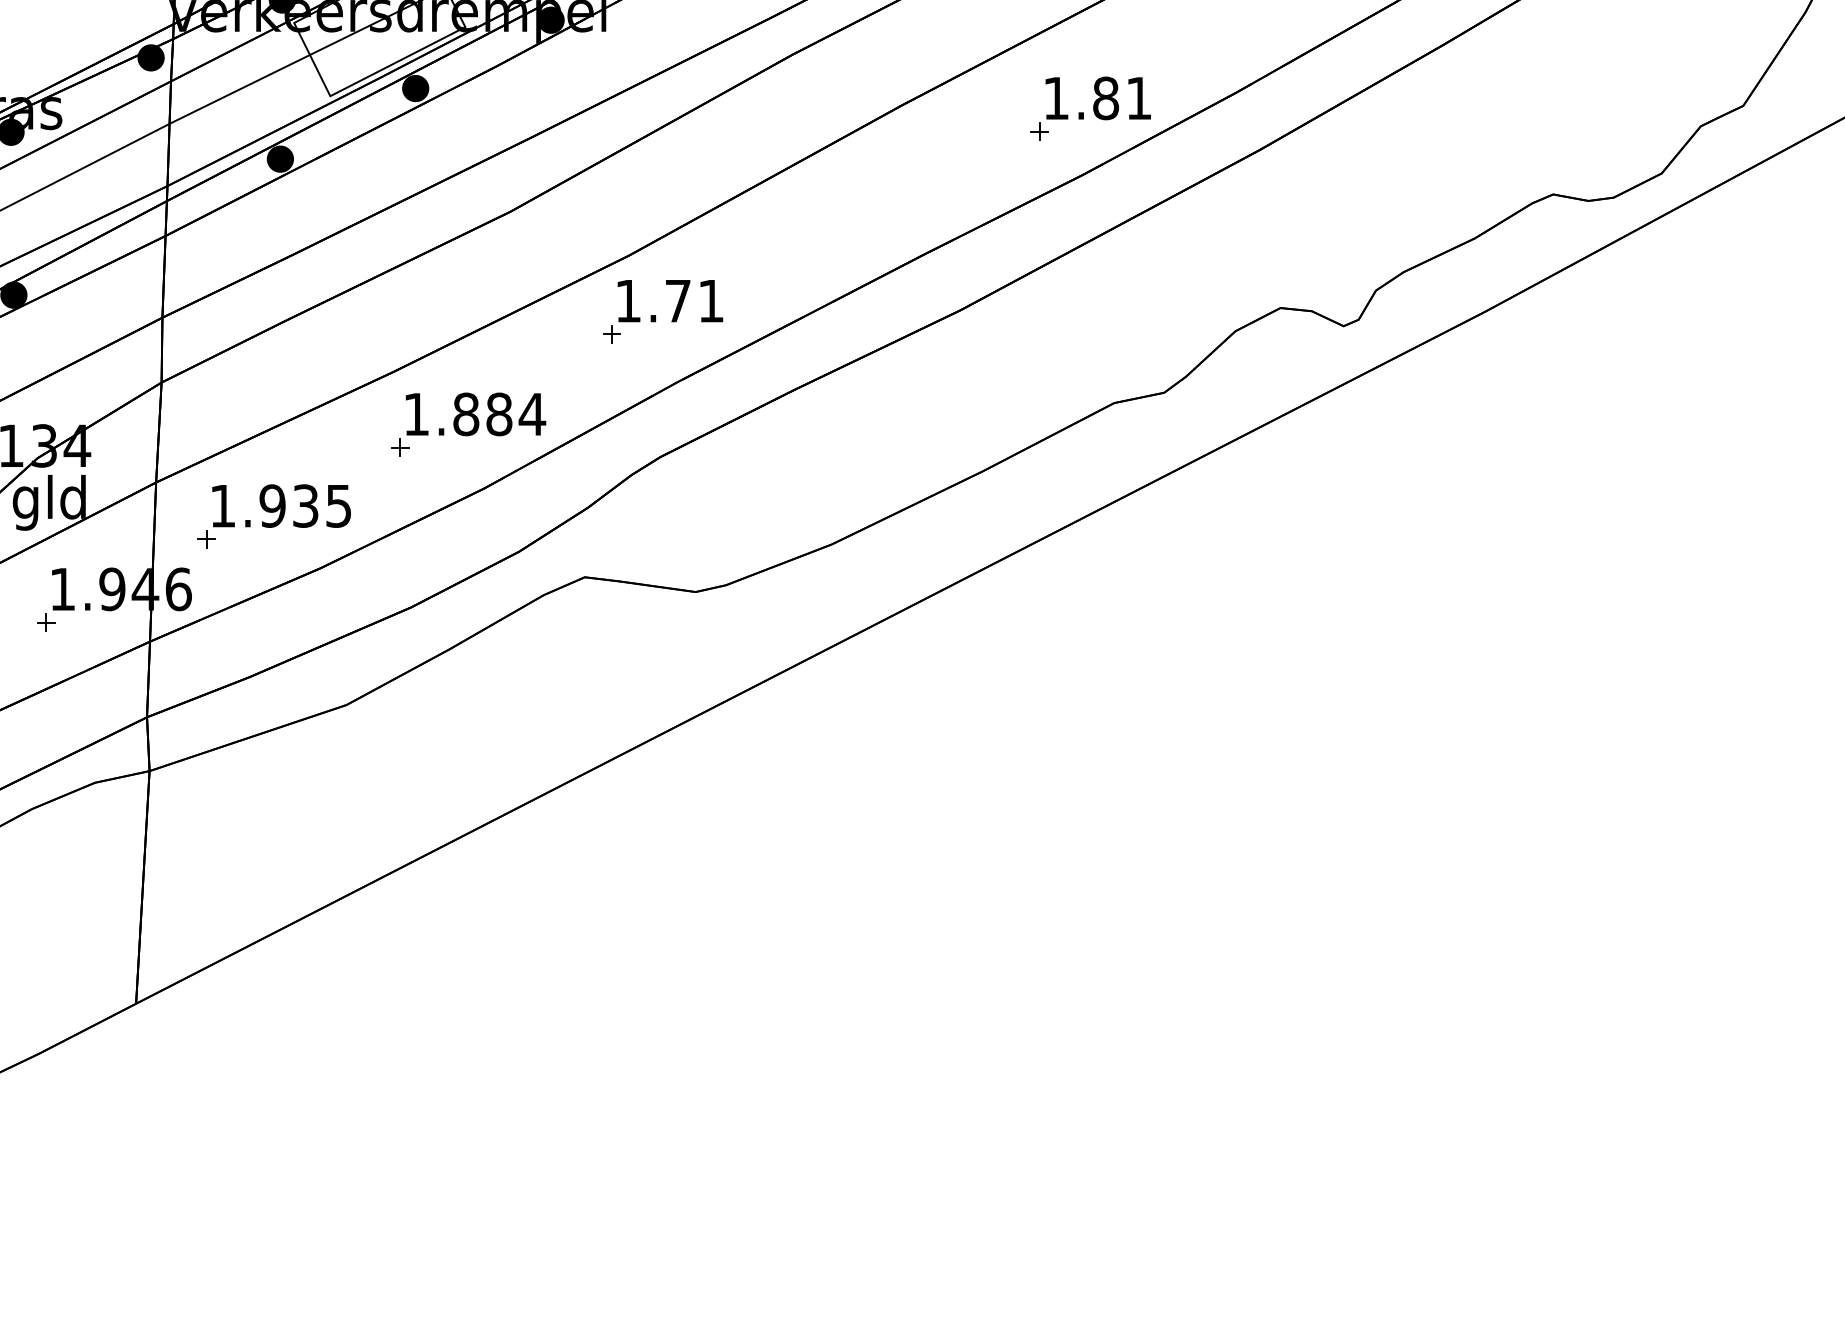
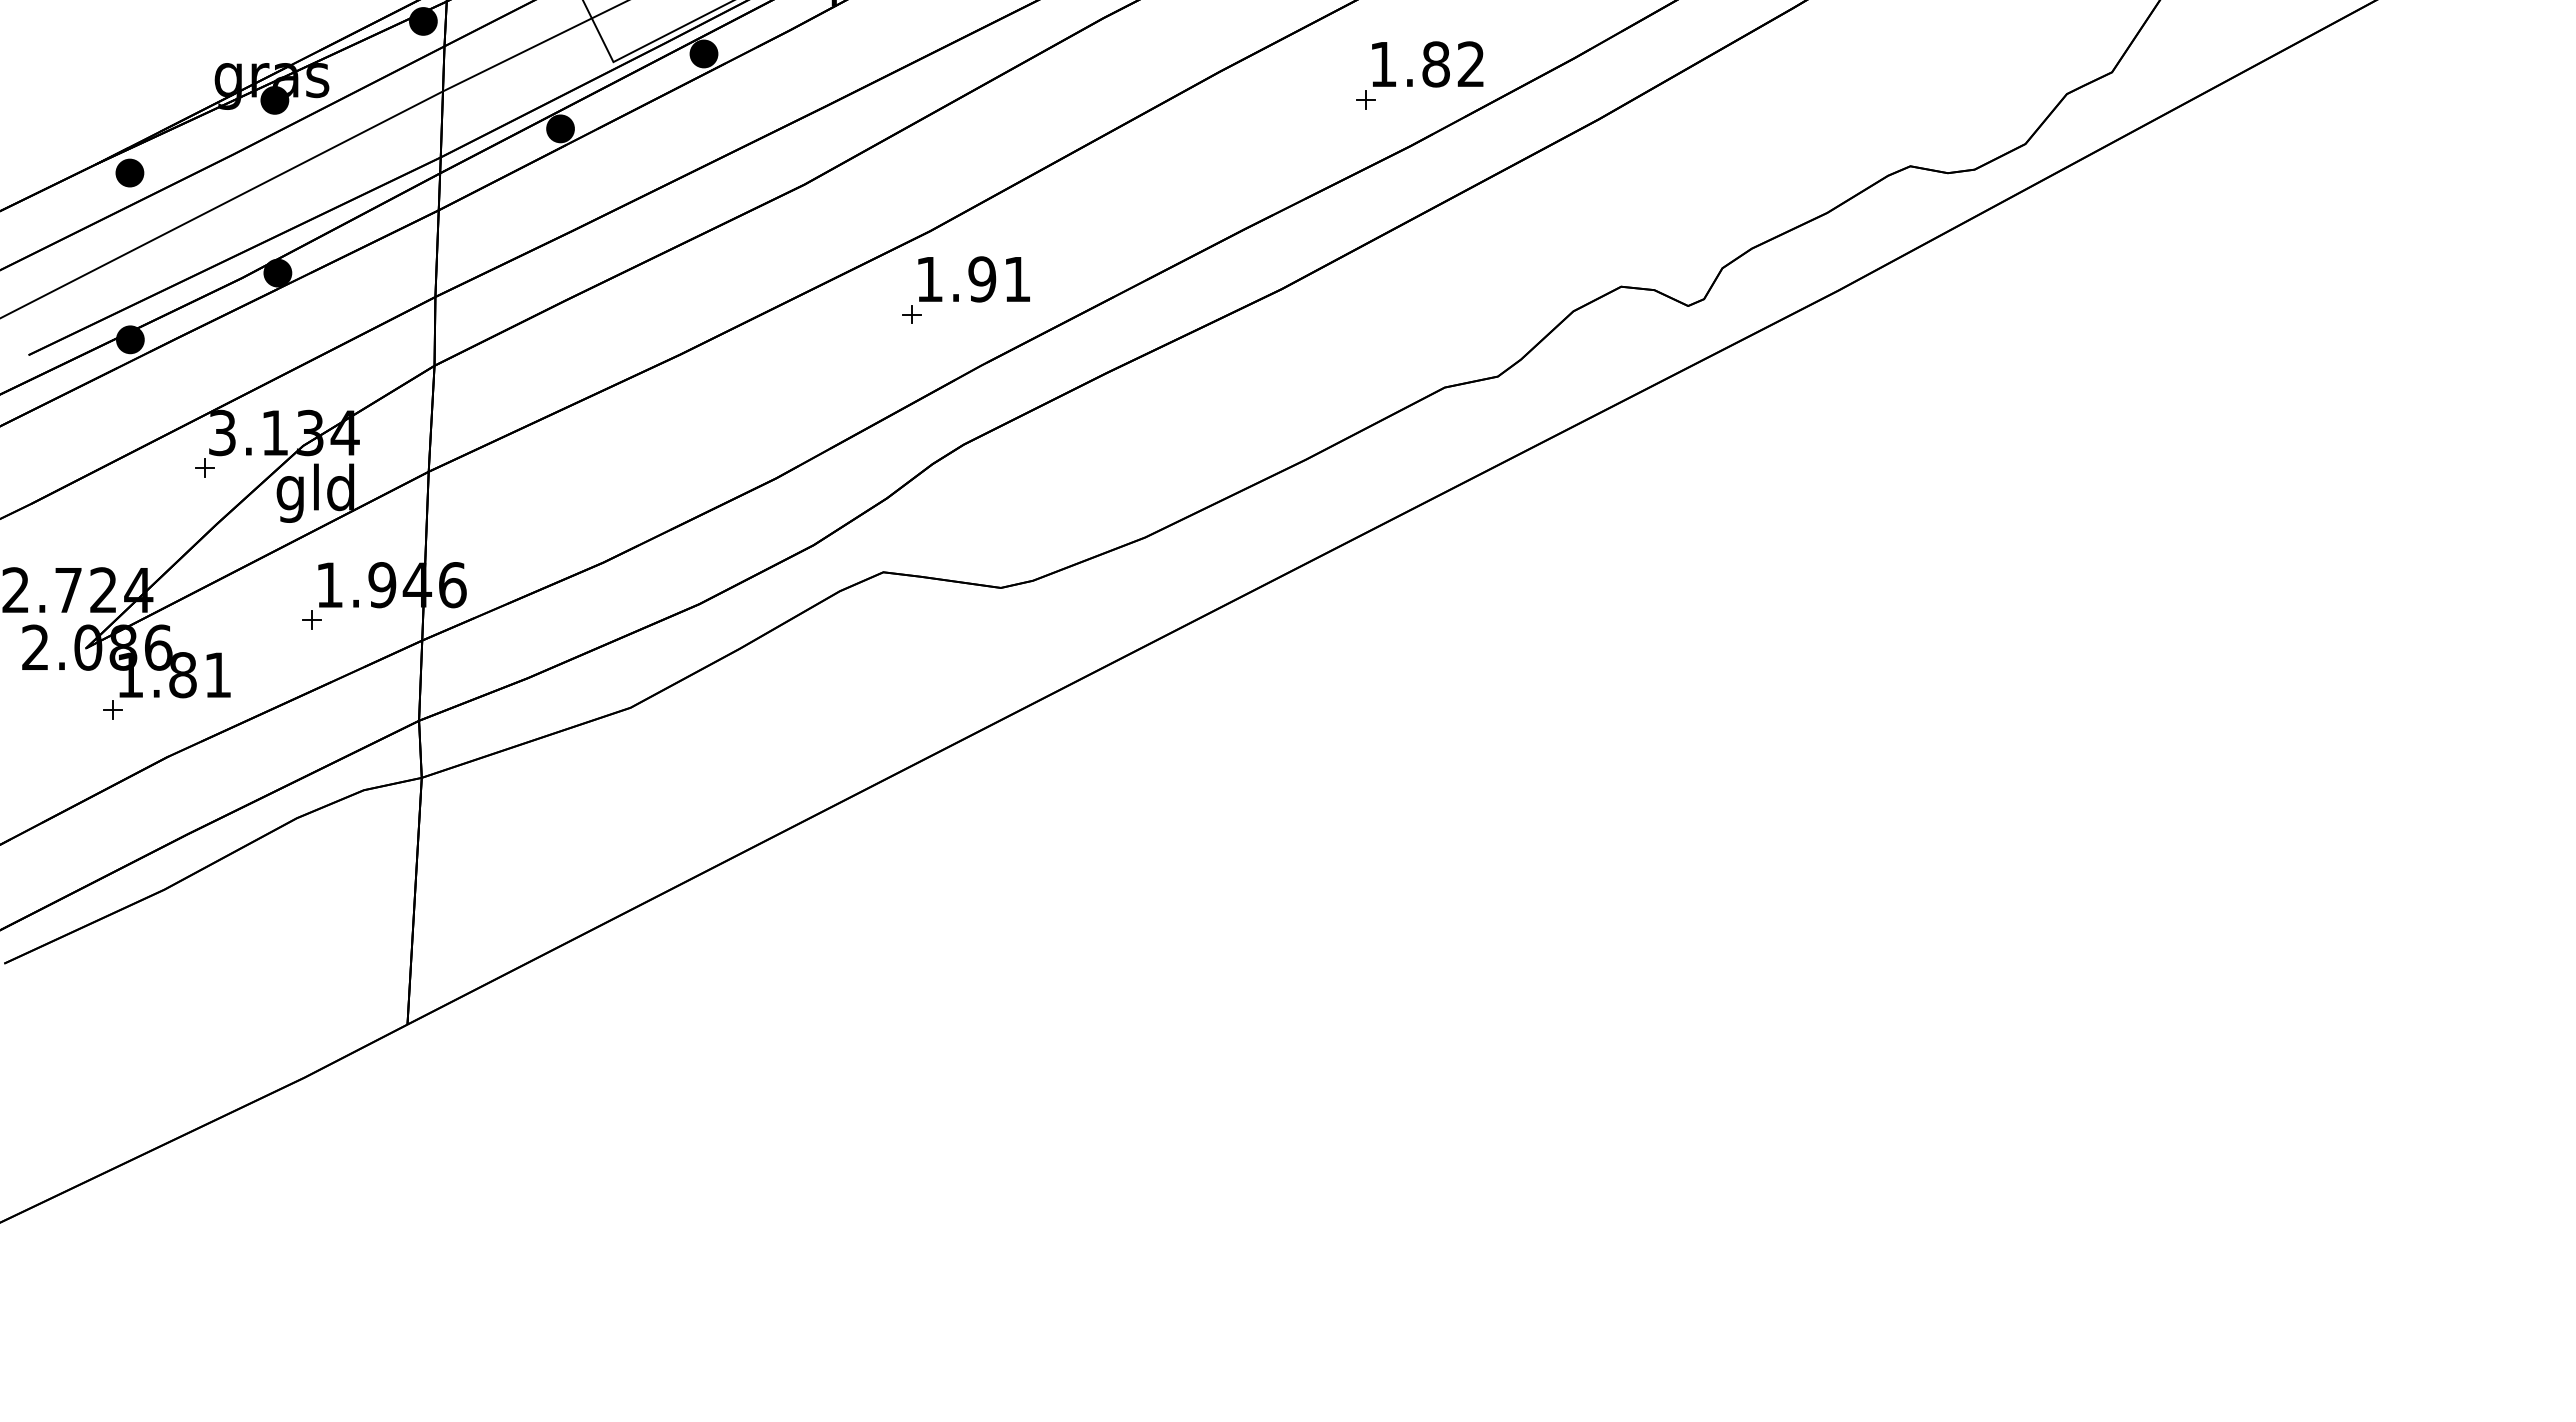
text: (1138, 97) -> (1470, 63), 1.81 -> 1.82
text: (678, 301) -> (982, 279), 1.71 -> 1.91
part: (468, 424) -> (760, 410), removed
part: (273, 516) -> (553, 507), removed

